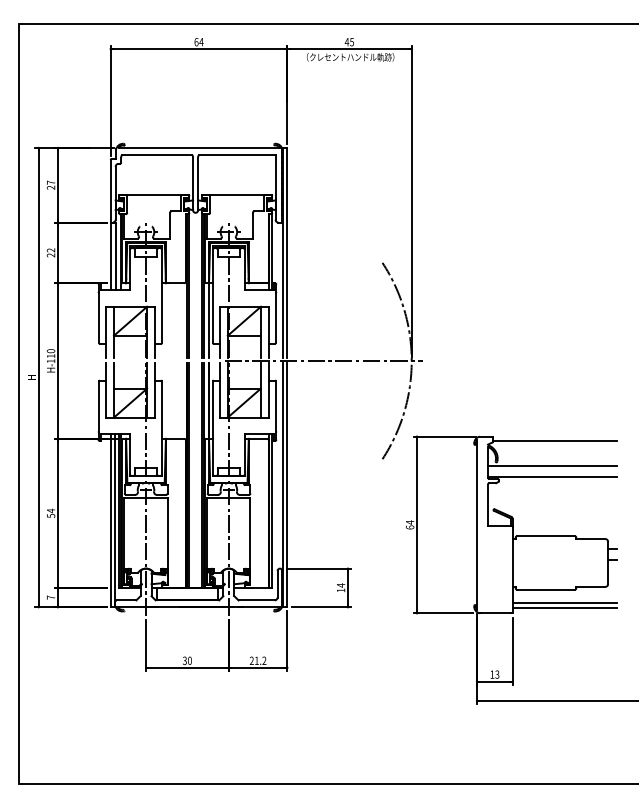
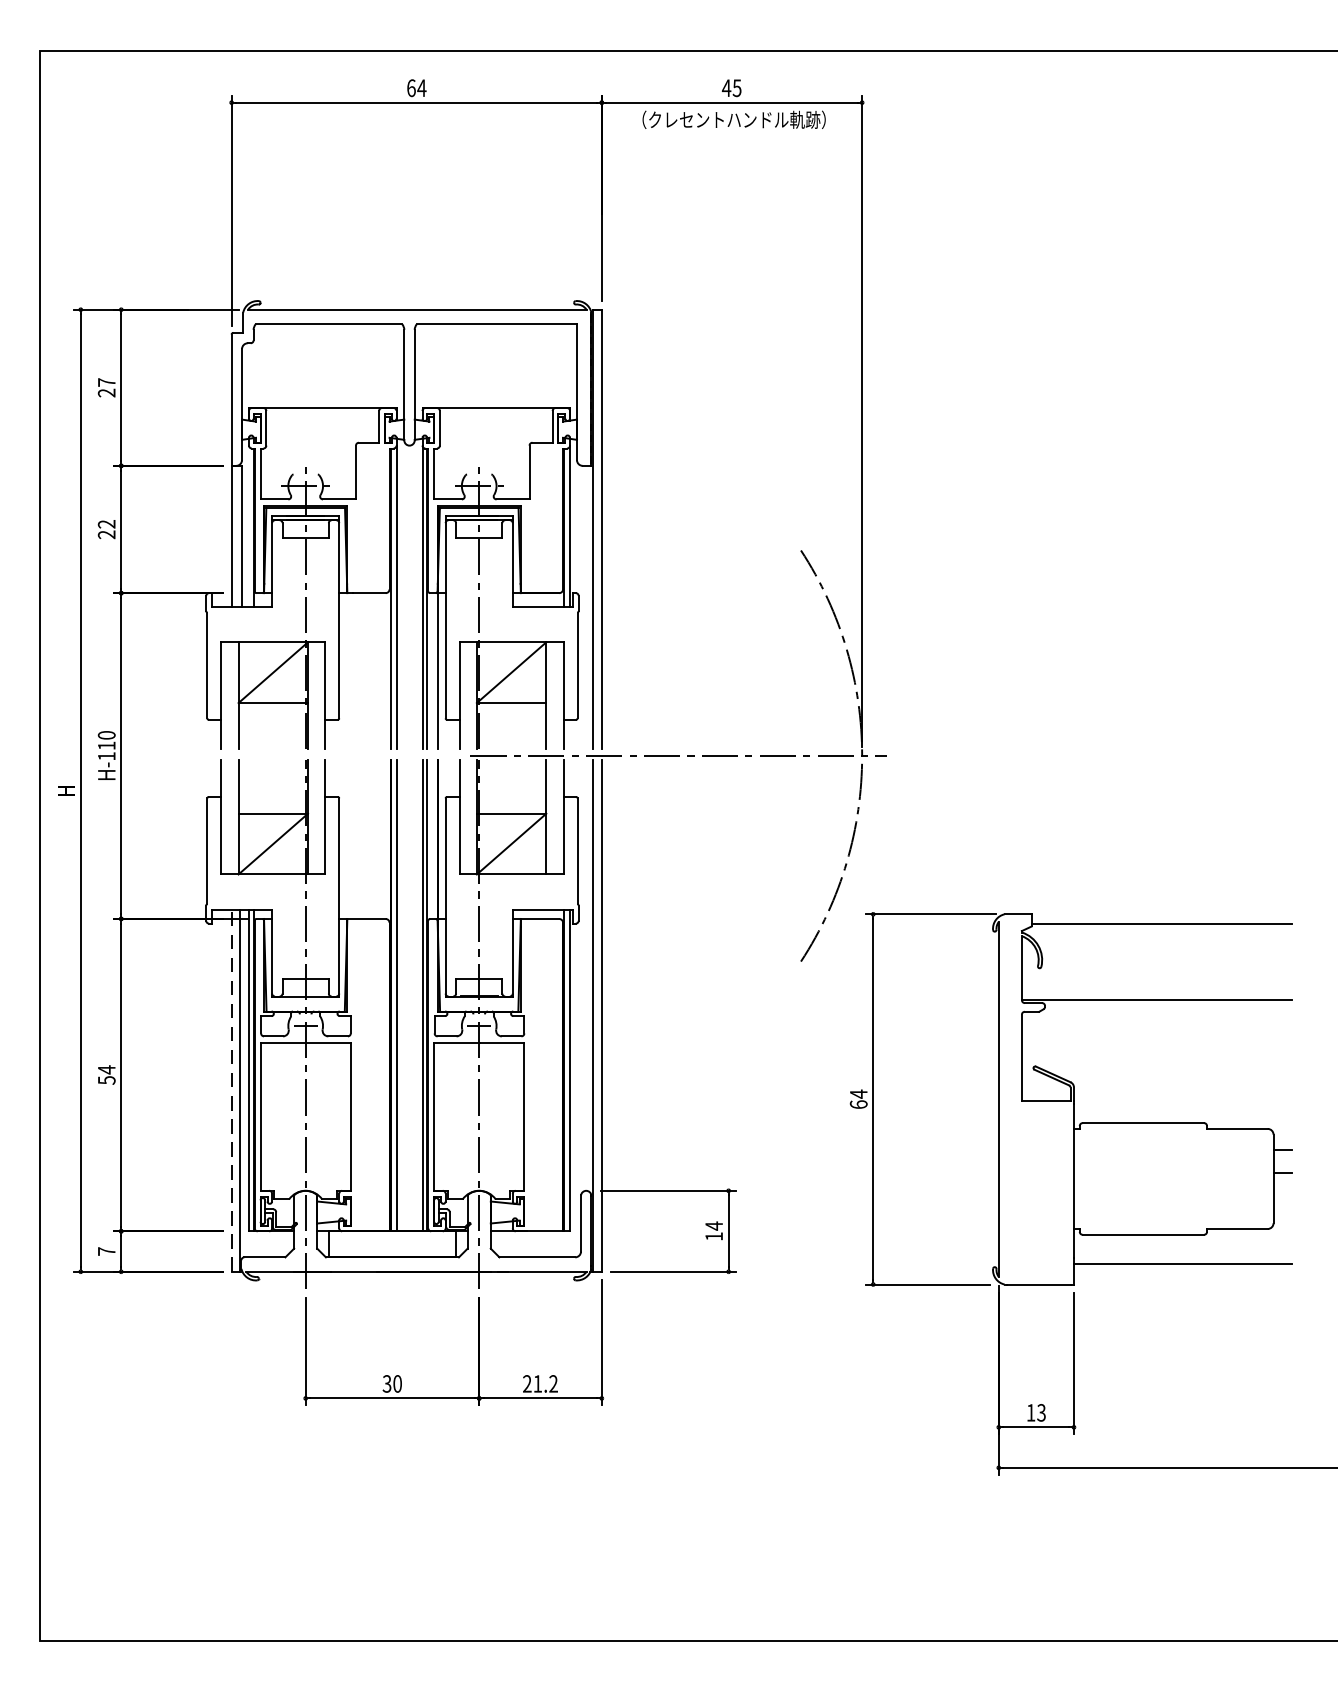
line: (552, 466) -> (1156, 976), removed
line: (110, 520) -> (231, 1089), solid -> dashed
line: (564, 608) -> (1182, 1274), removed

